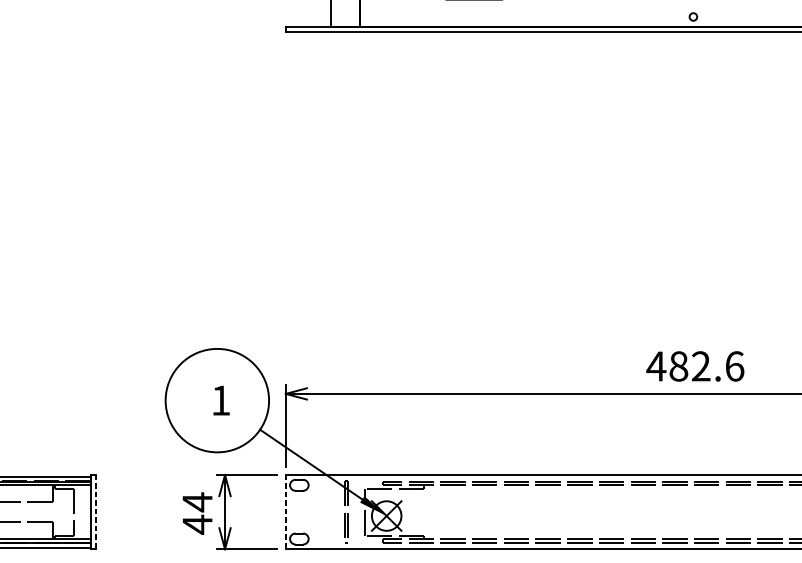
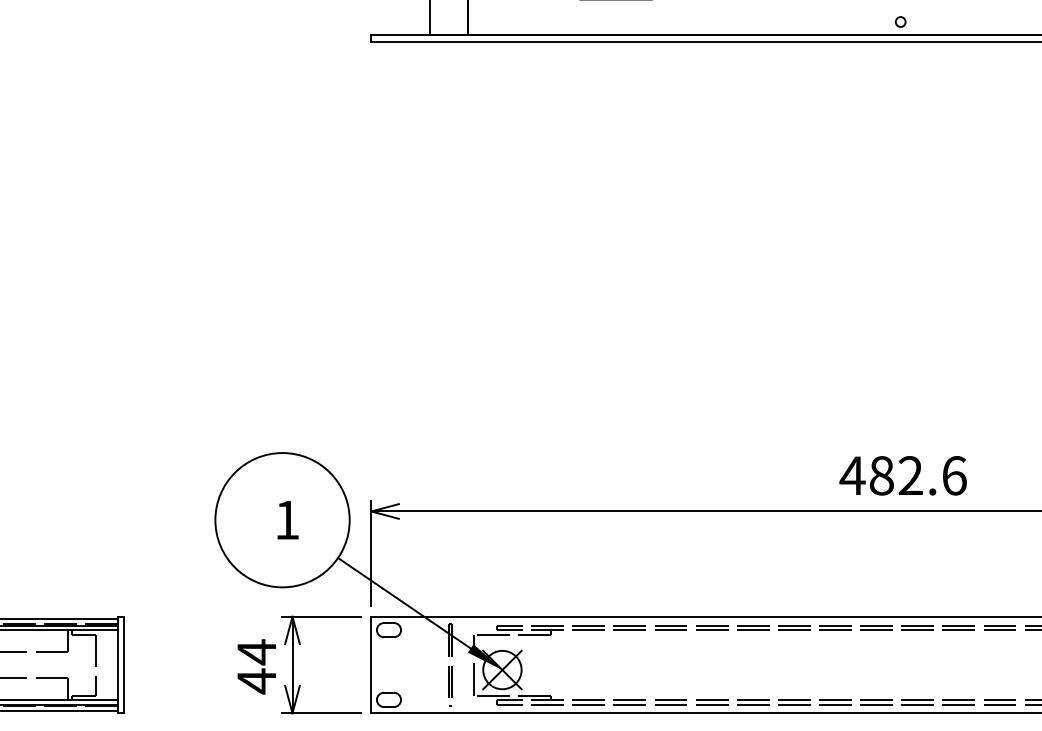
line: (95, 512) -> (124, 665), dashed -> solid
line: (285, 512) -> (371, 665), dashed -> solid

